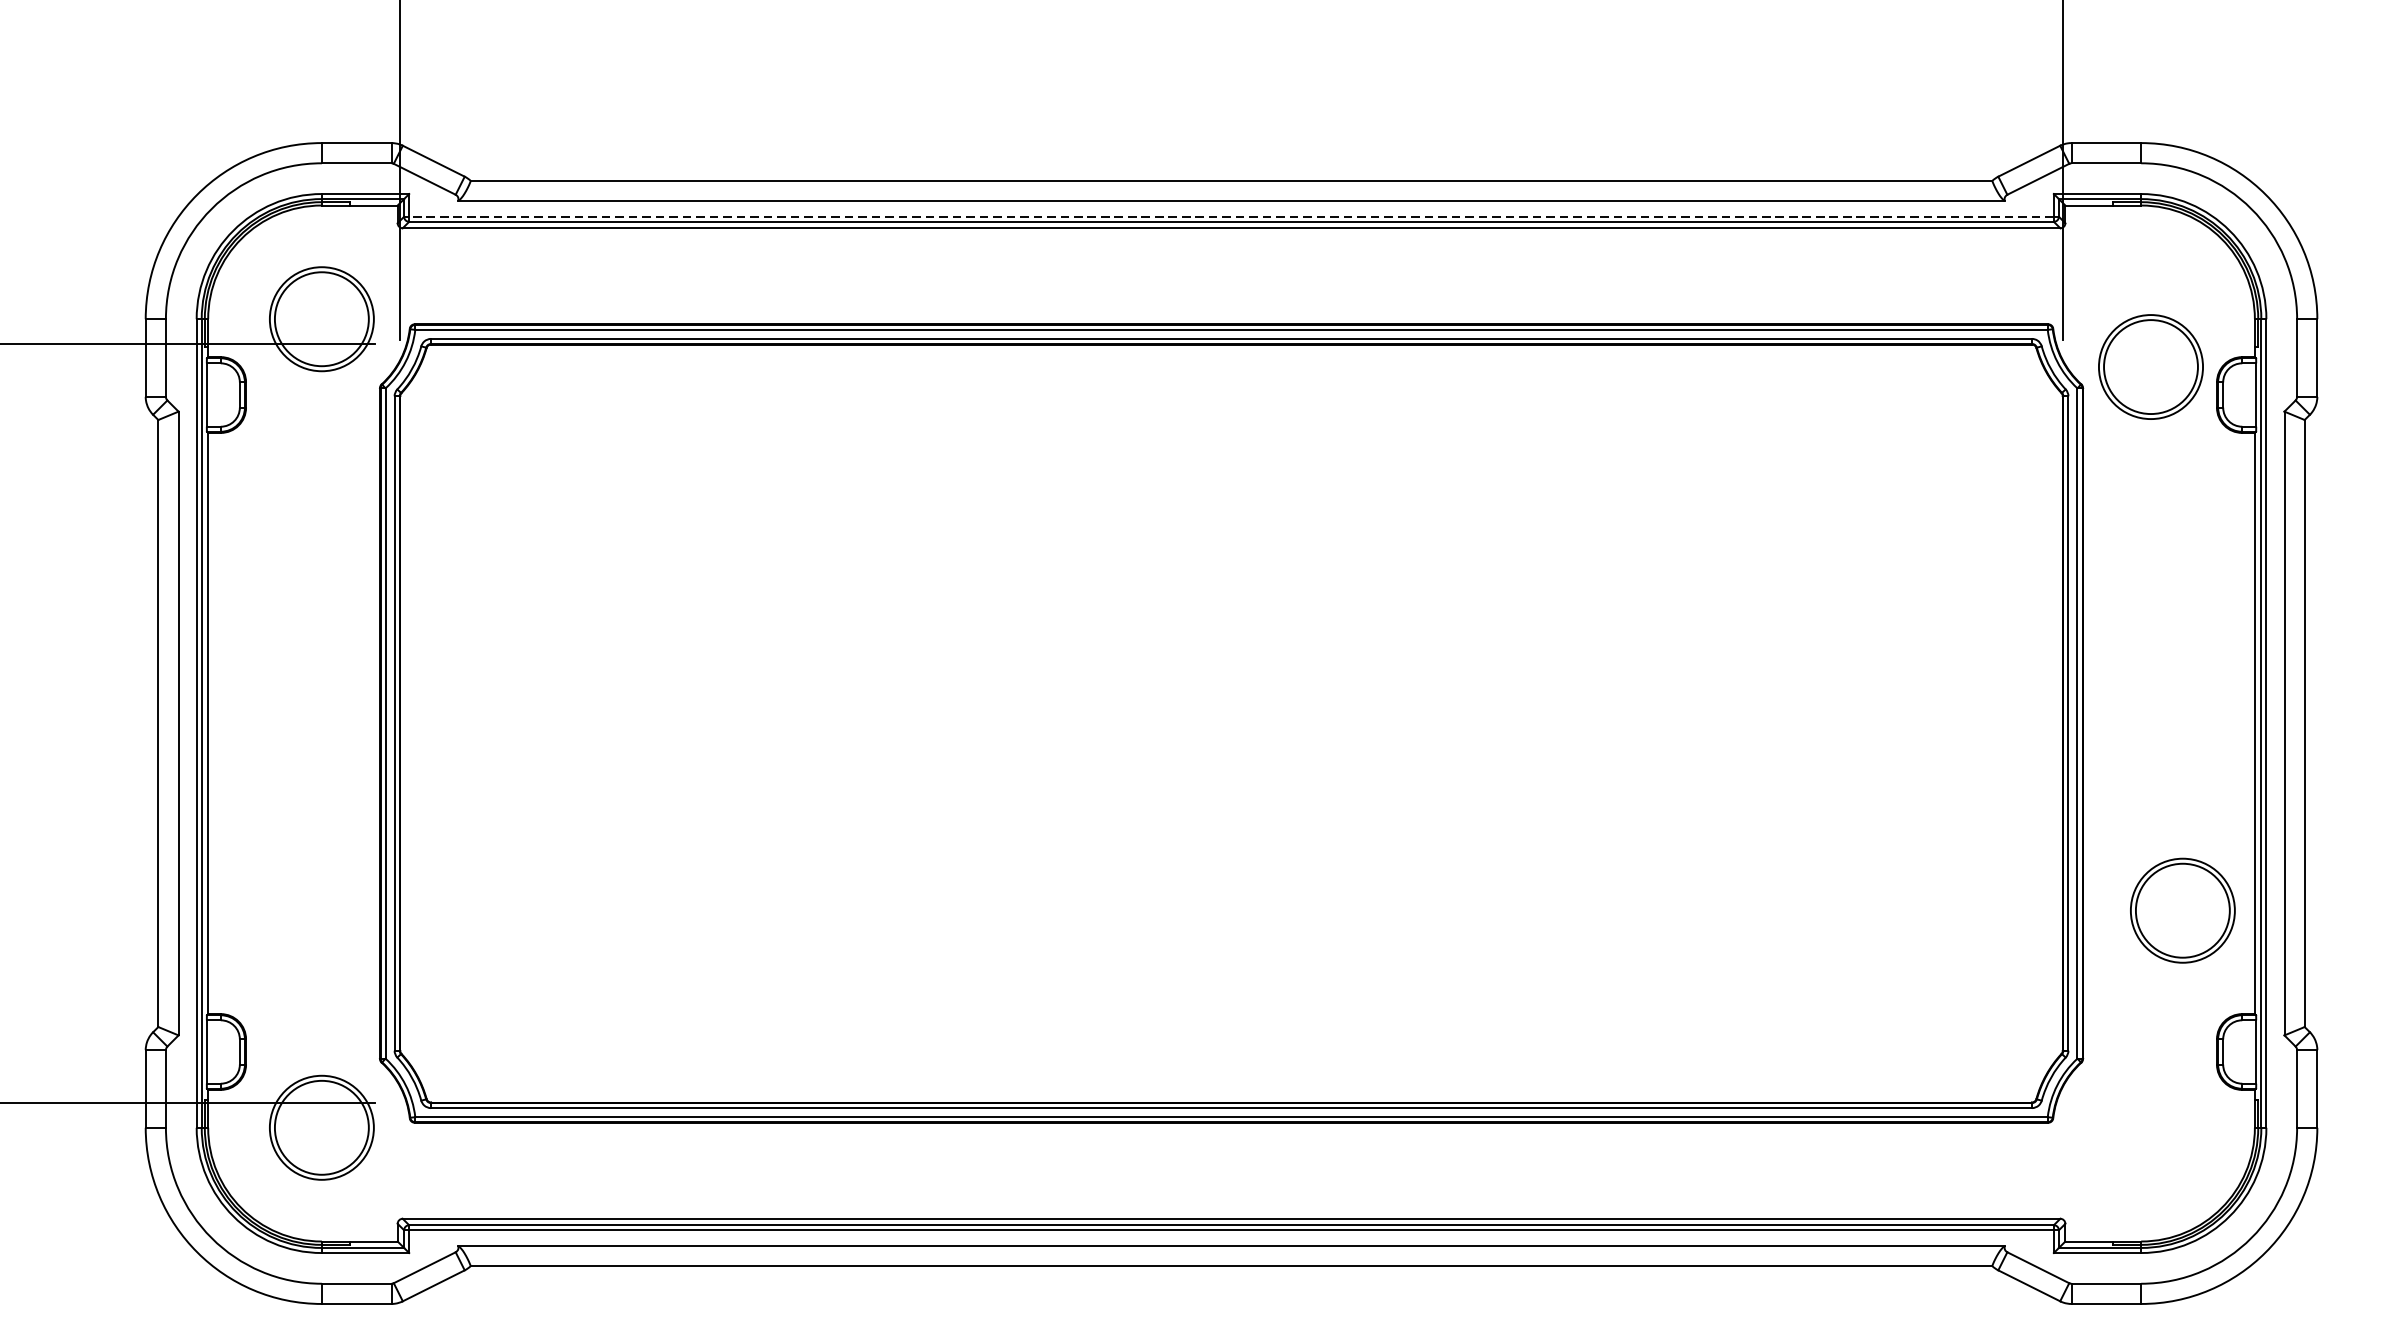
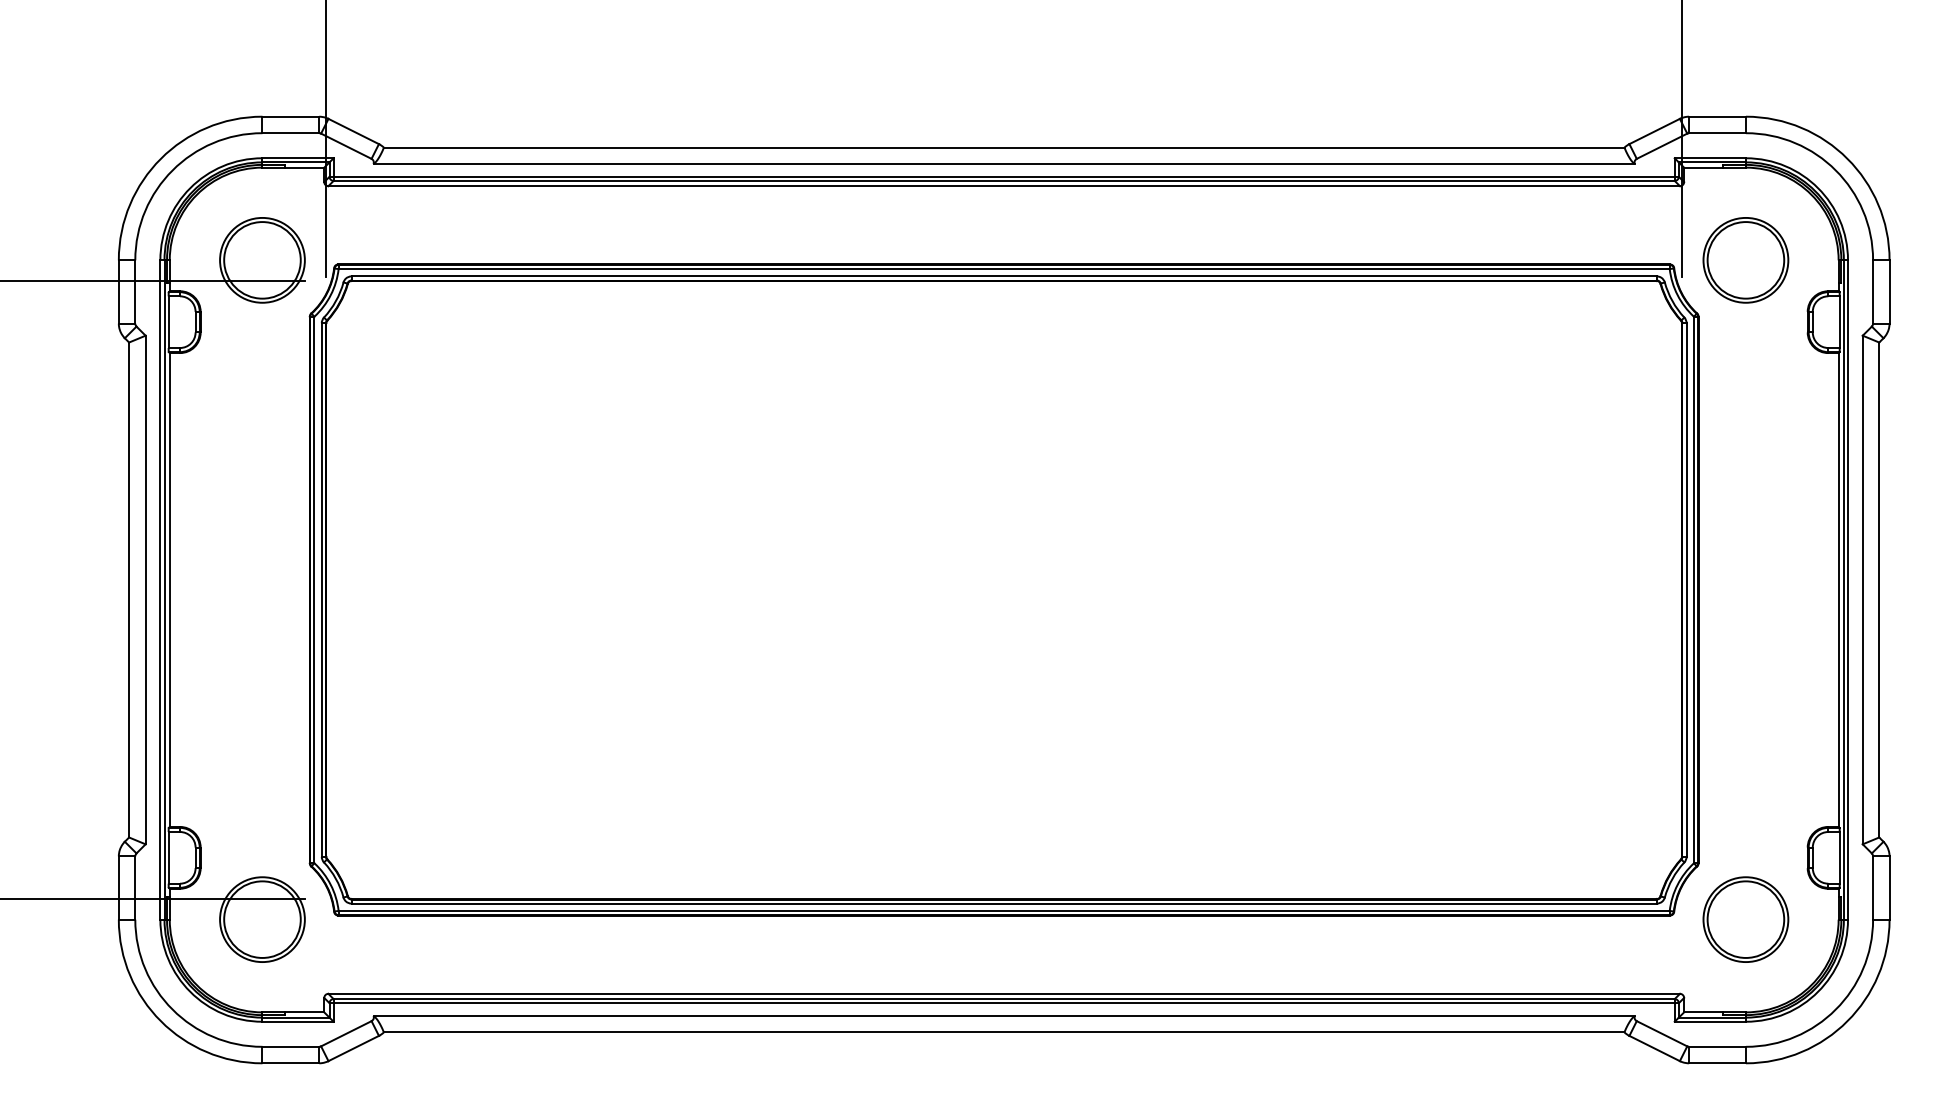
line: (1231, 216) -> (1004, 176), dashed -> solid
part: (2150, 367) -> (1745, 260), moved
part: (2182, 910) -> (1745, 919), moved

